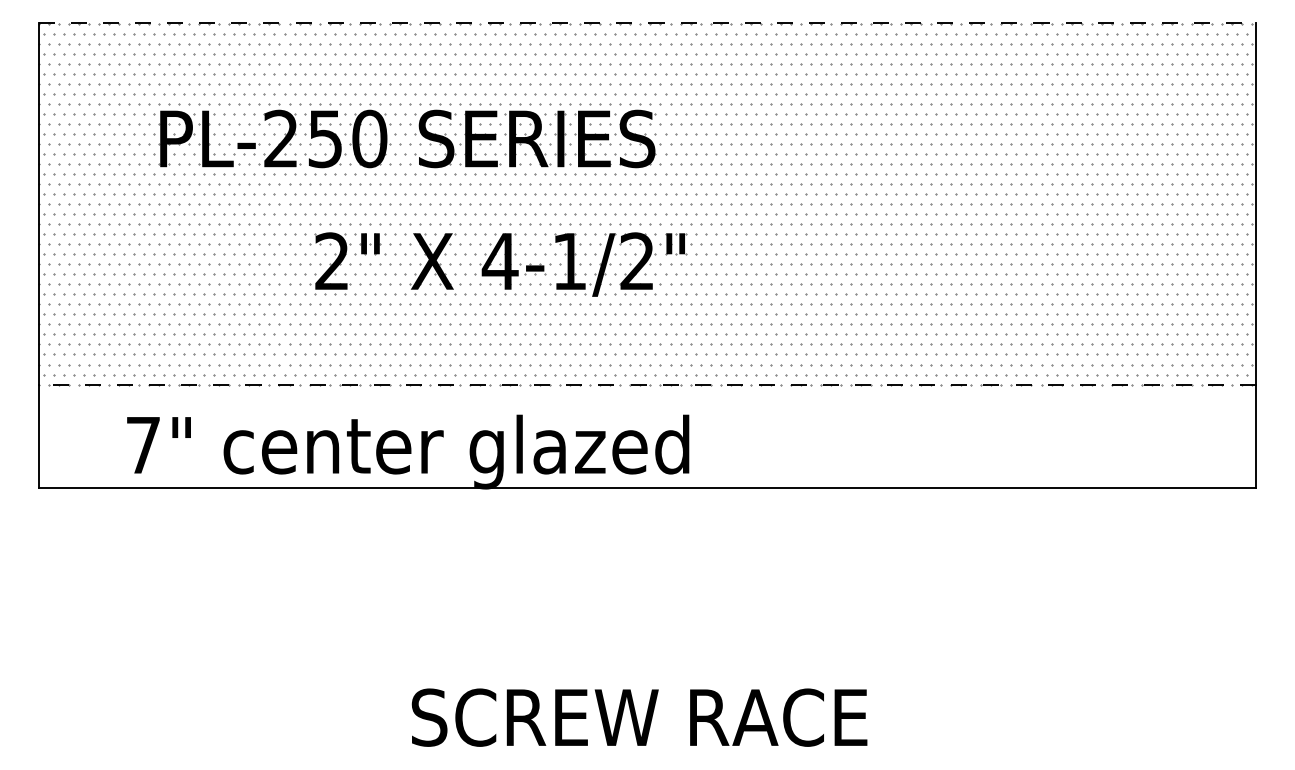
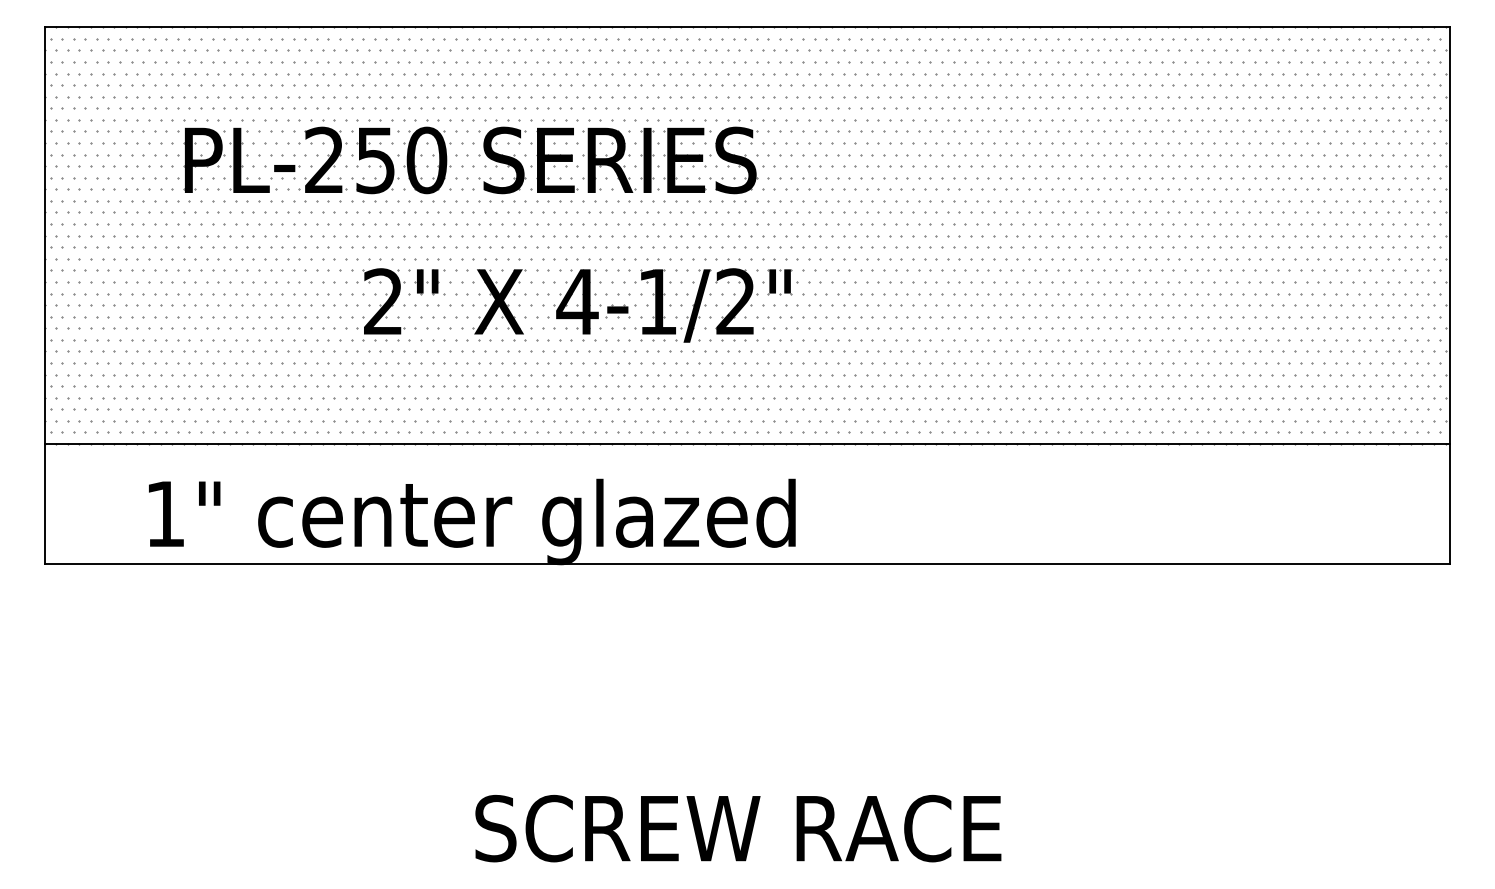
line: (647, 23) -> (747, 27), dashed -> solid
line: (647, 384) -> (747, 443), dashed -> solid
text: (143, 445) -> (165, 514), 7" -> 1"

